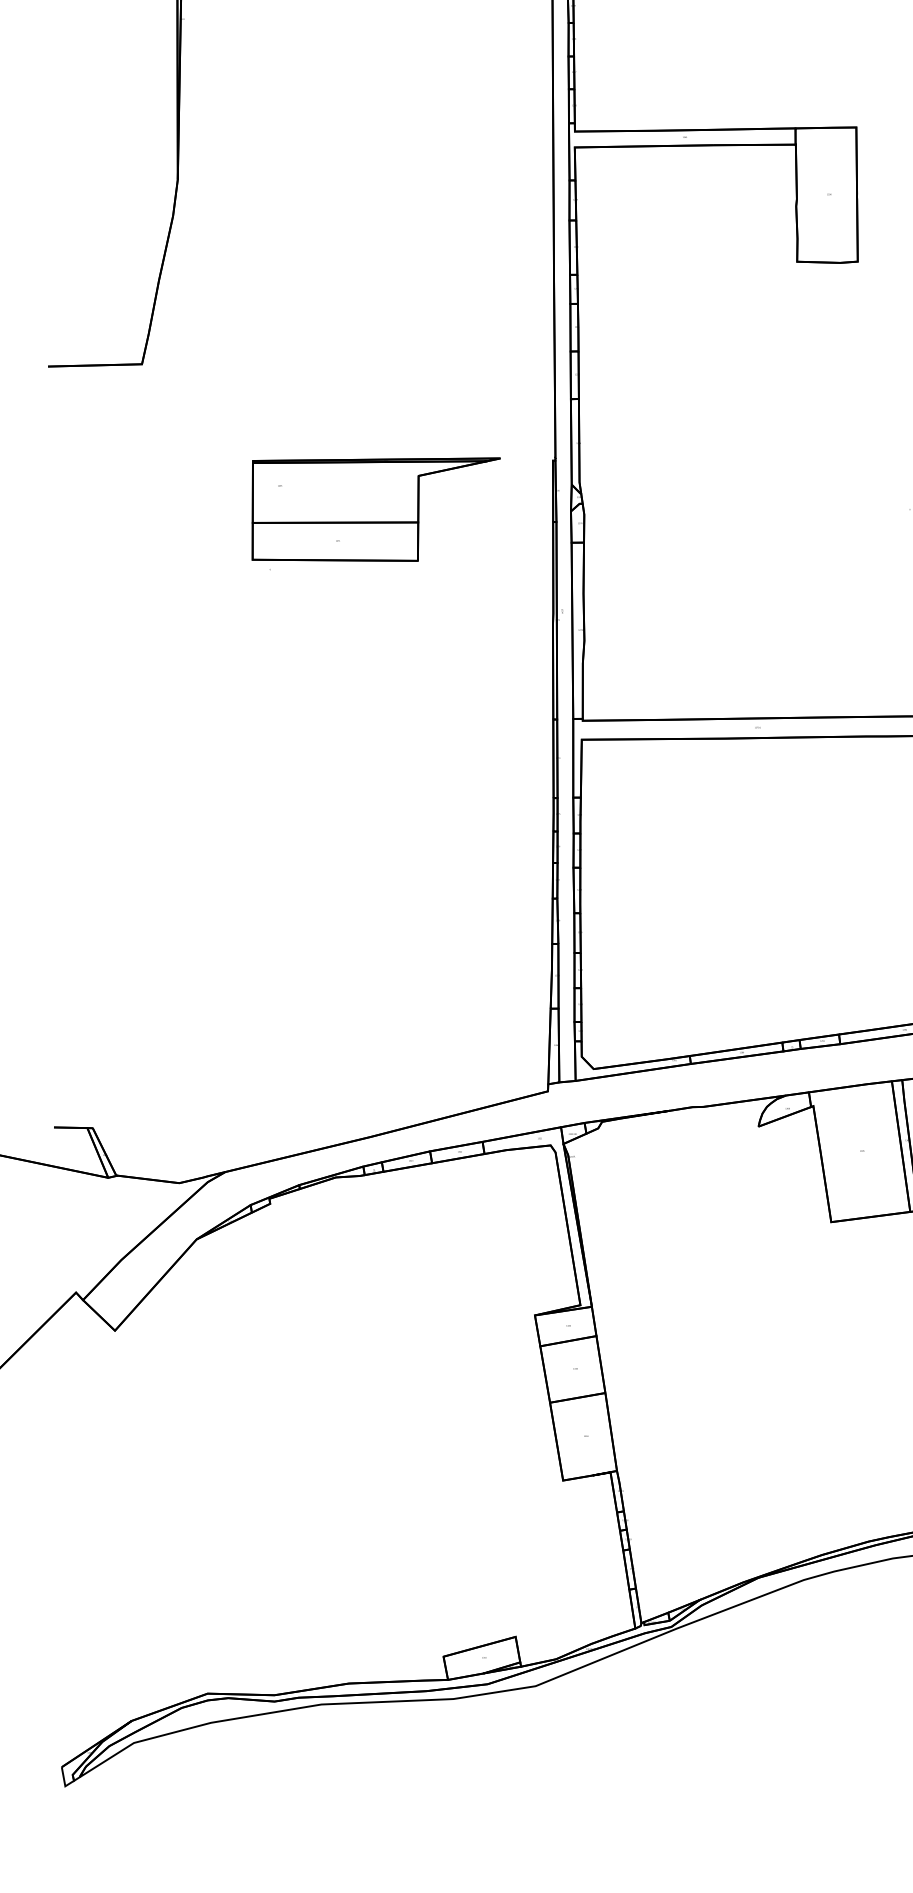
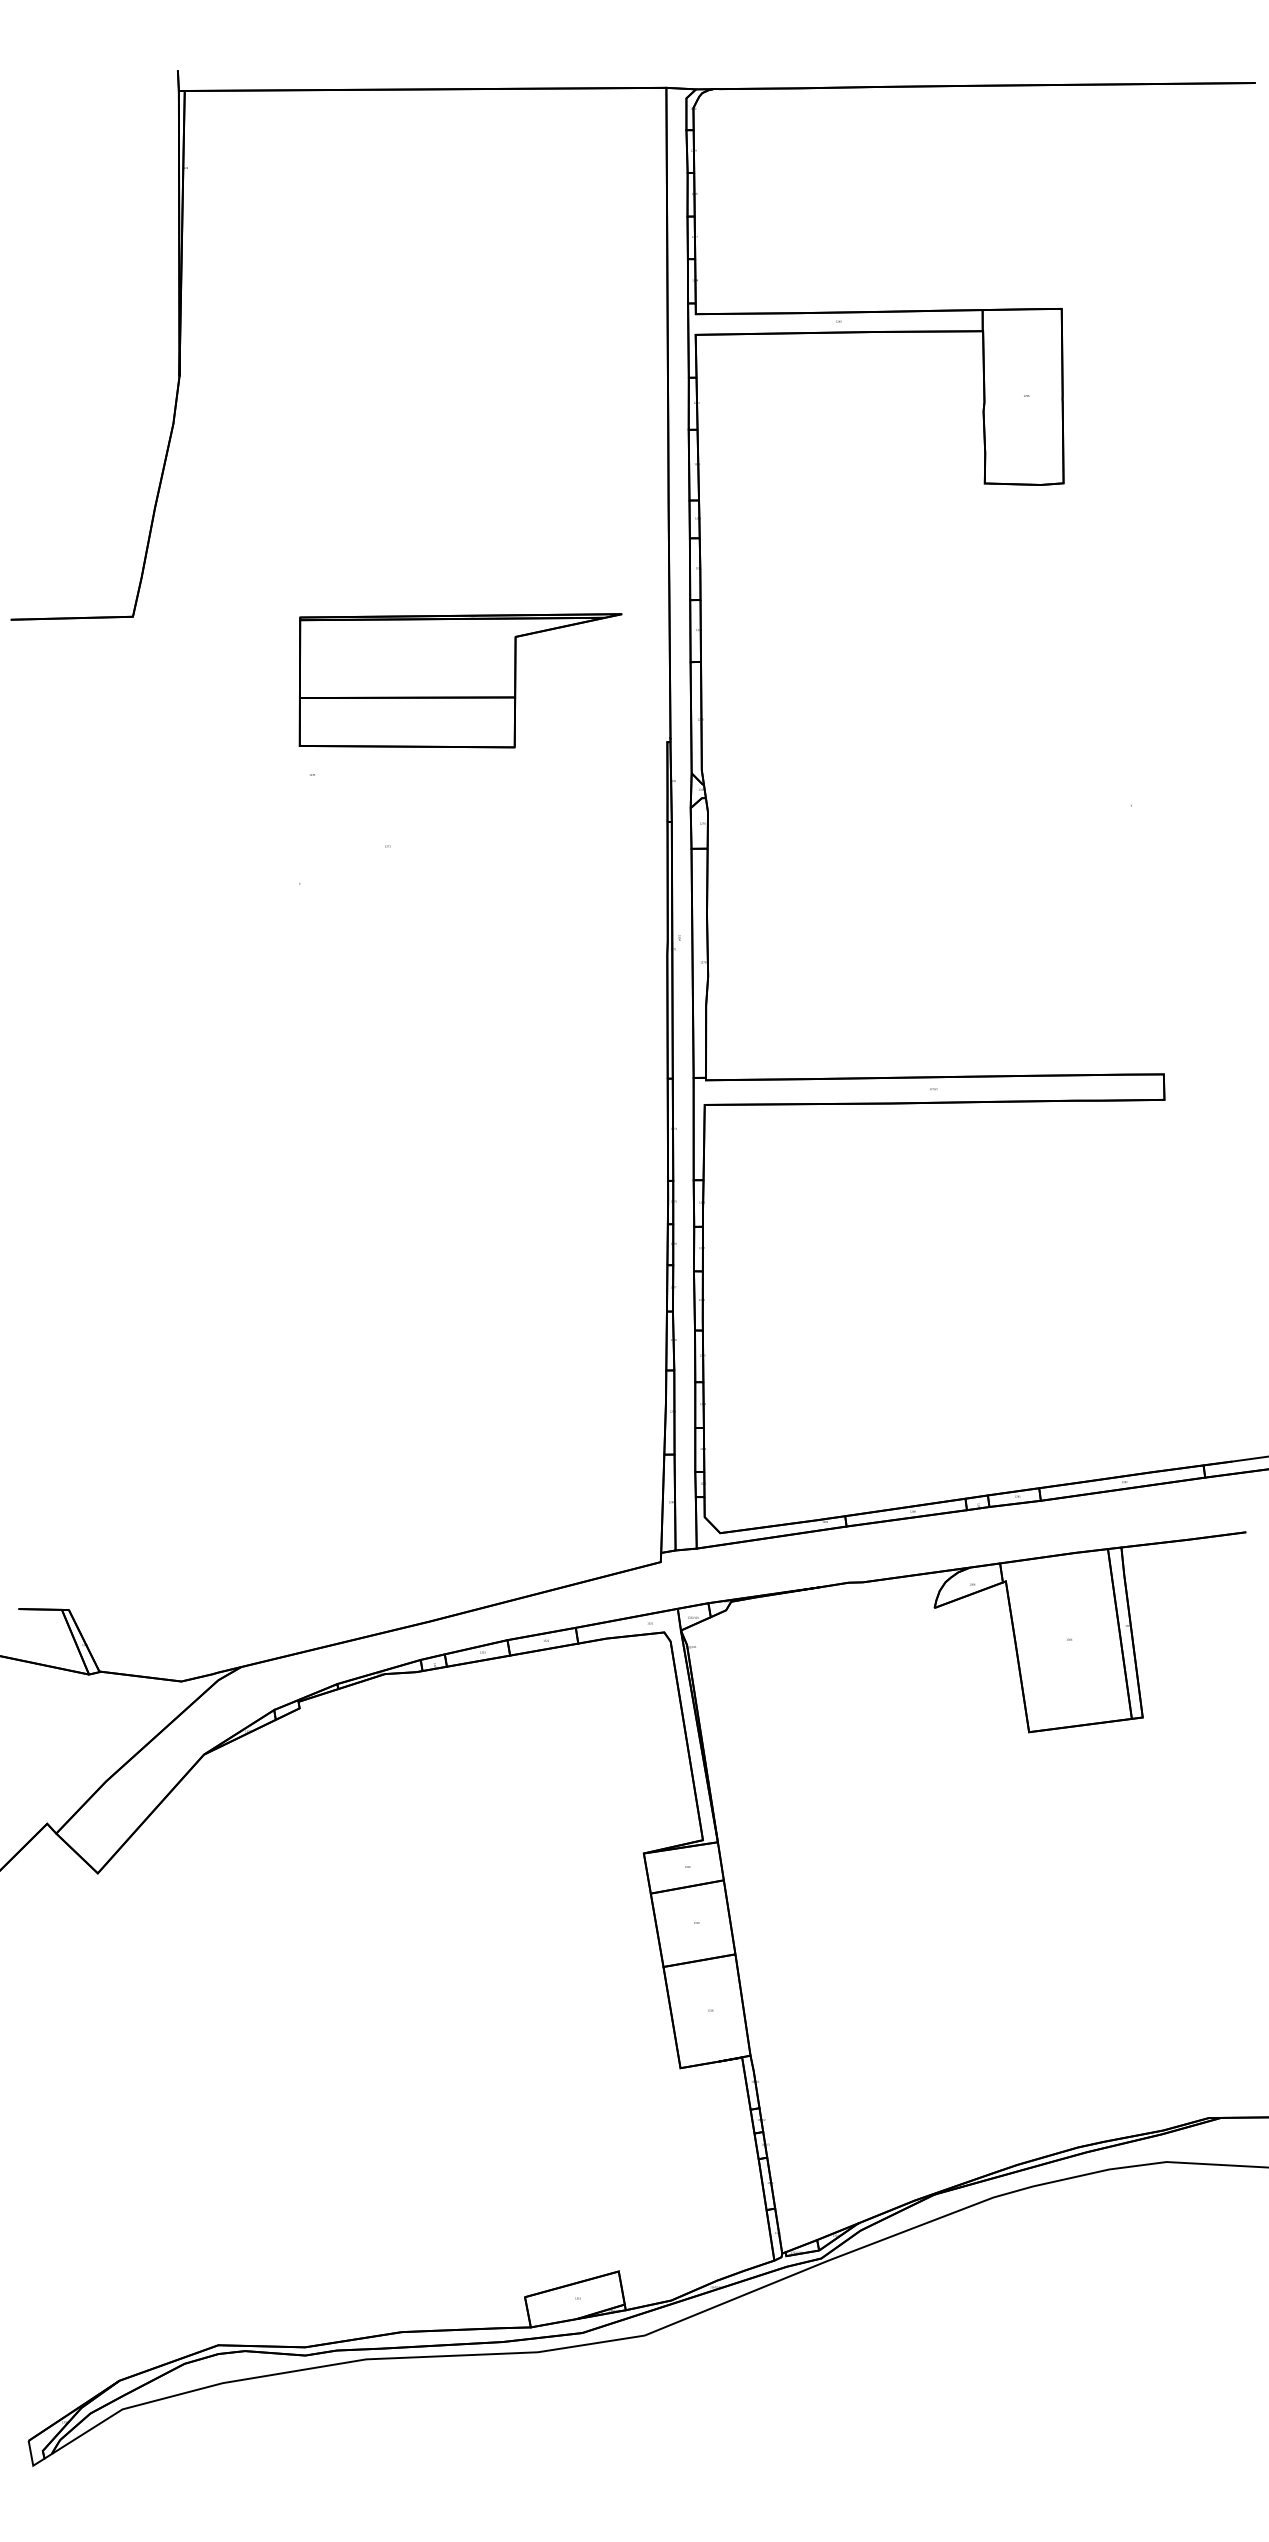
part: (376, 509) -> (460, 680), moved

